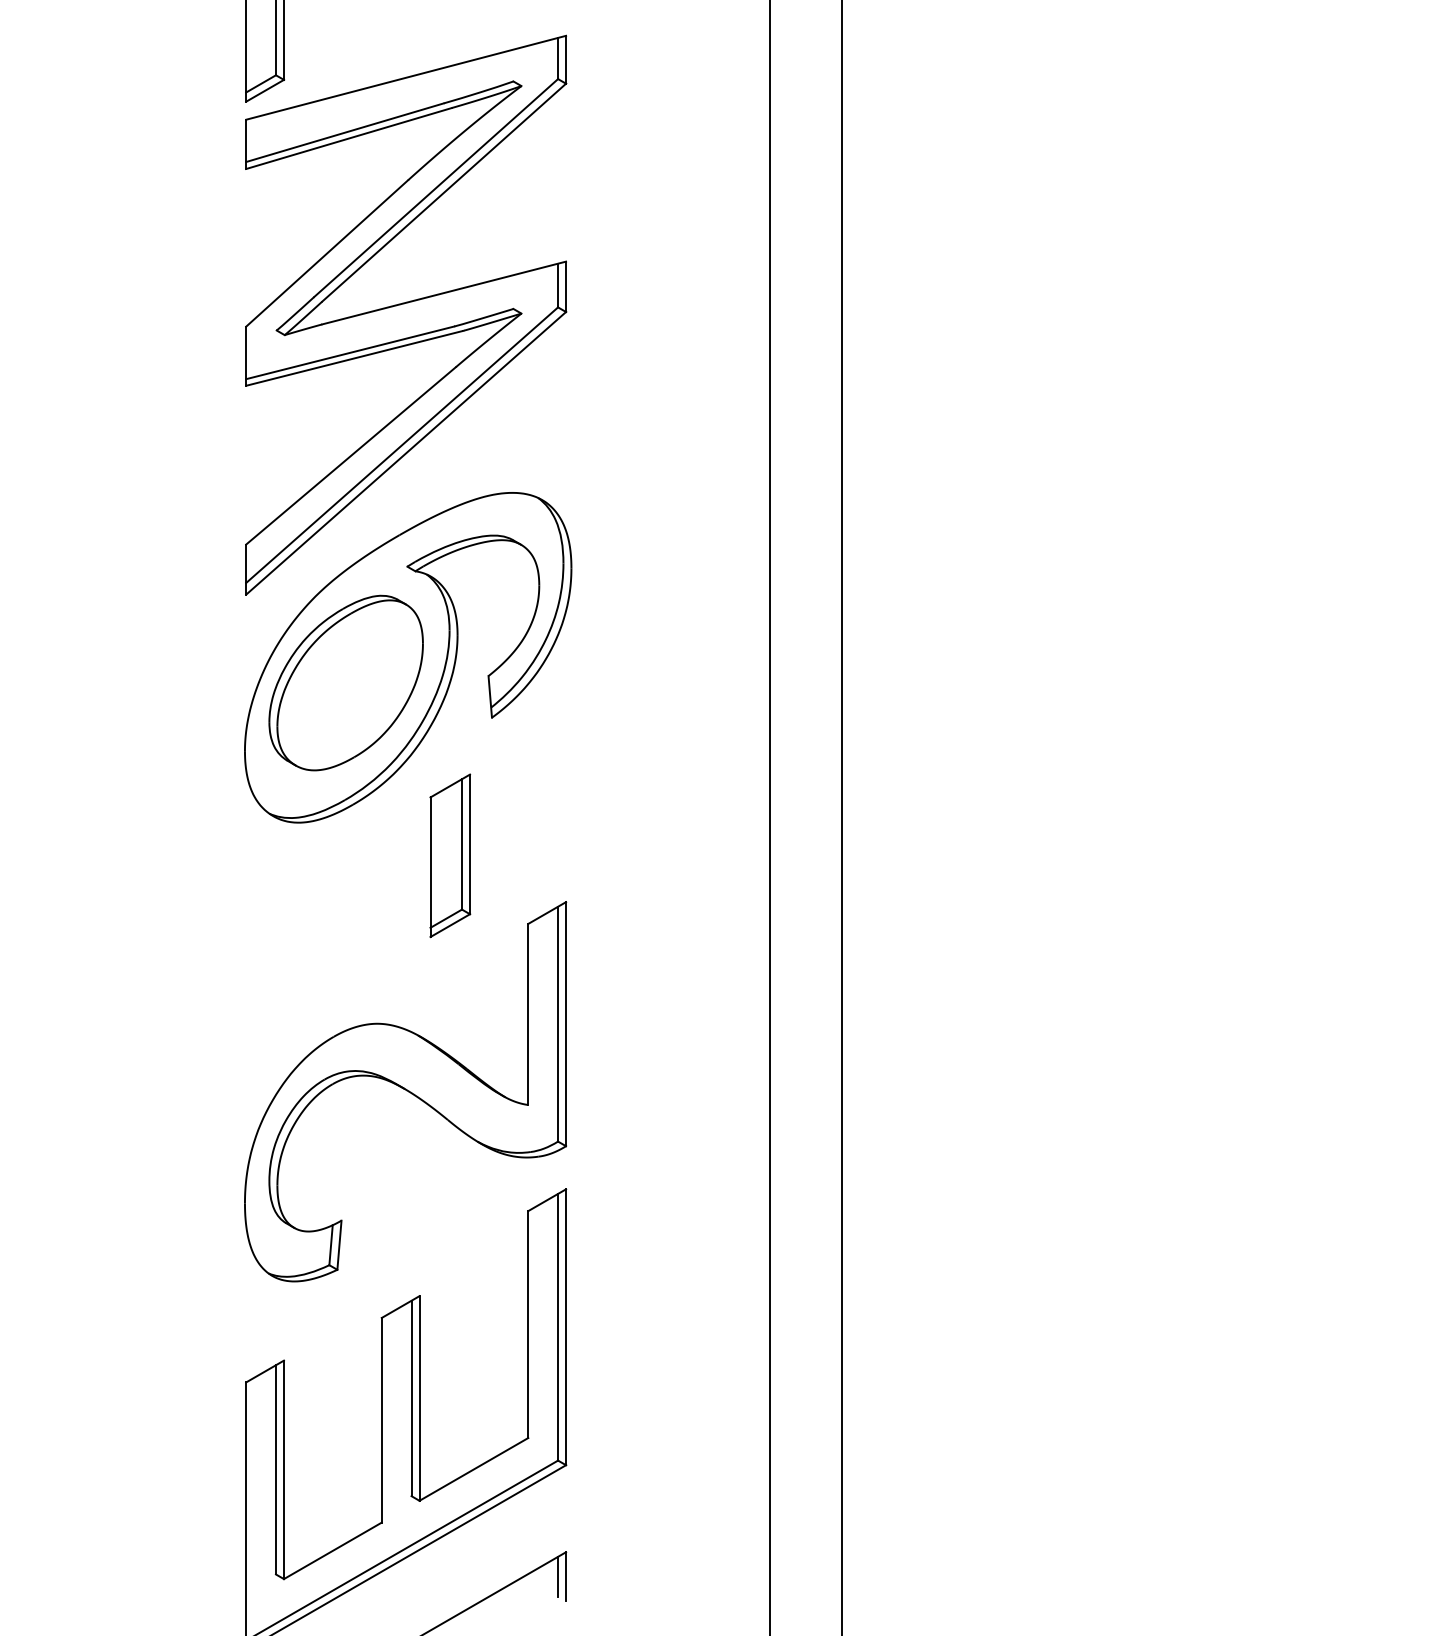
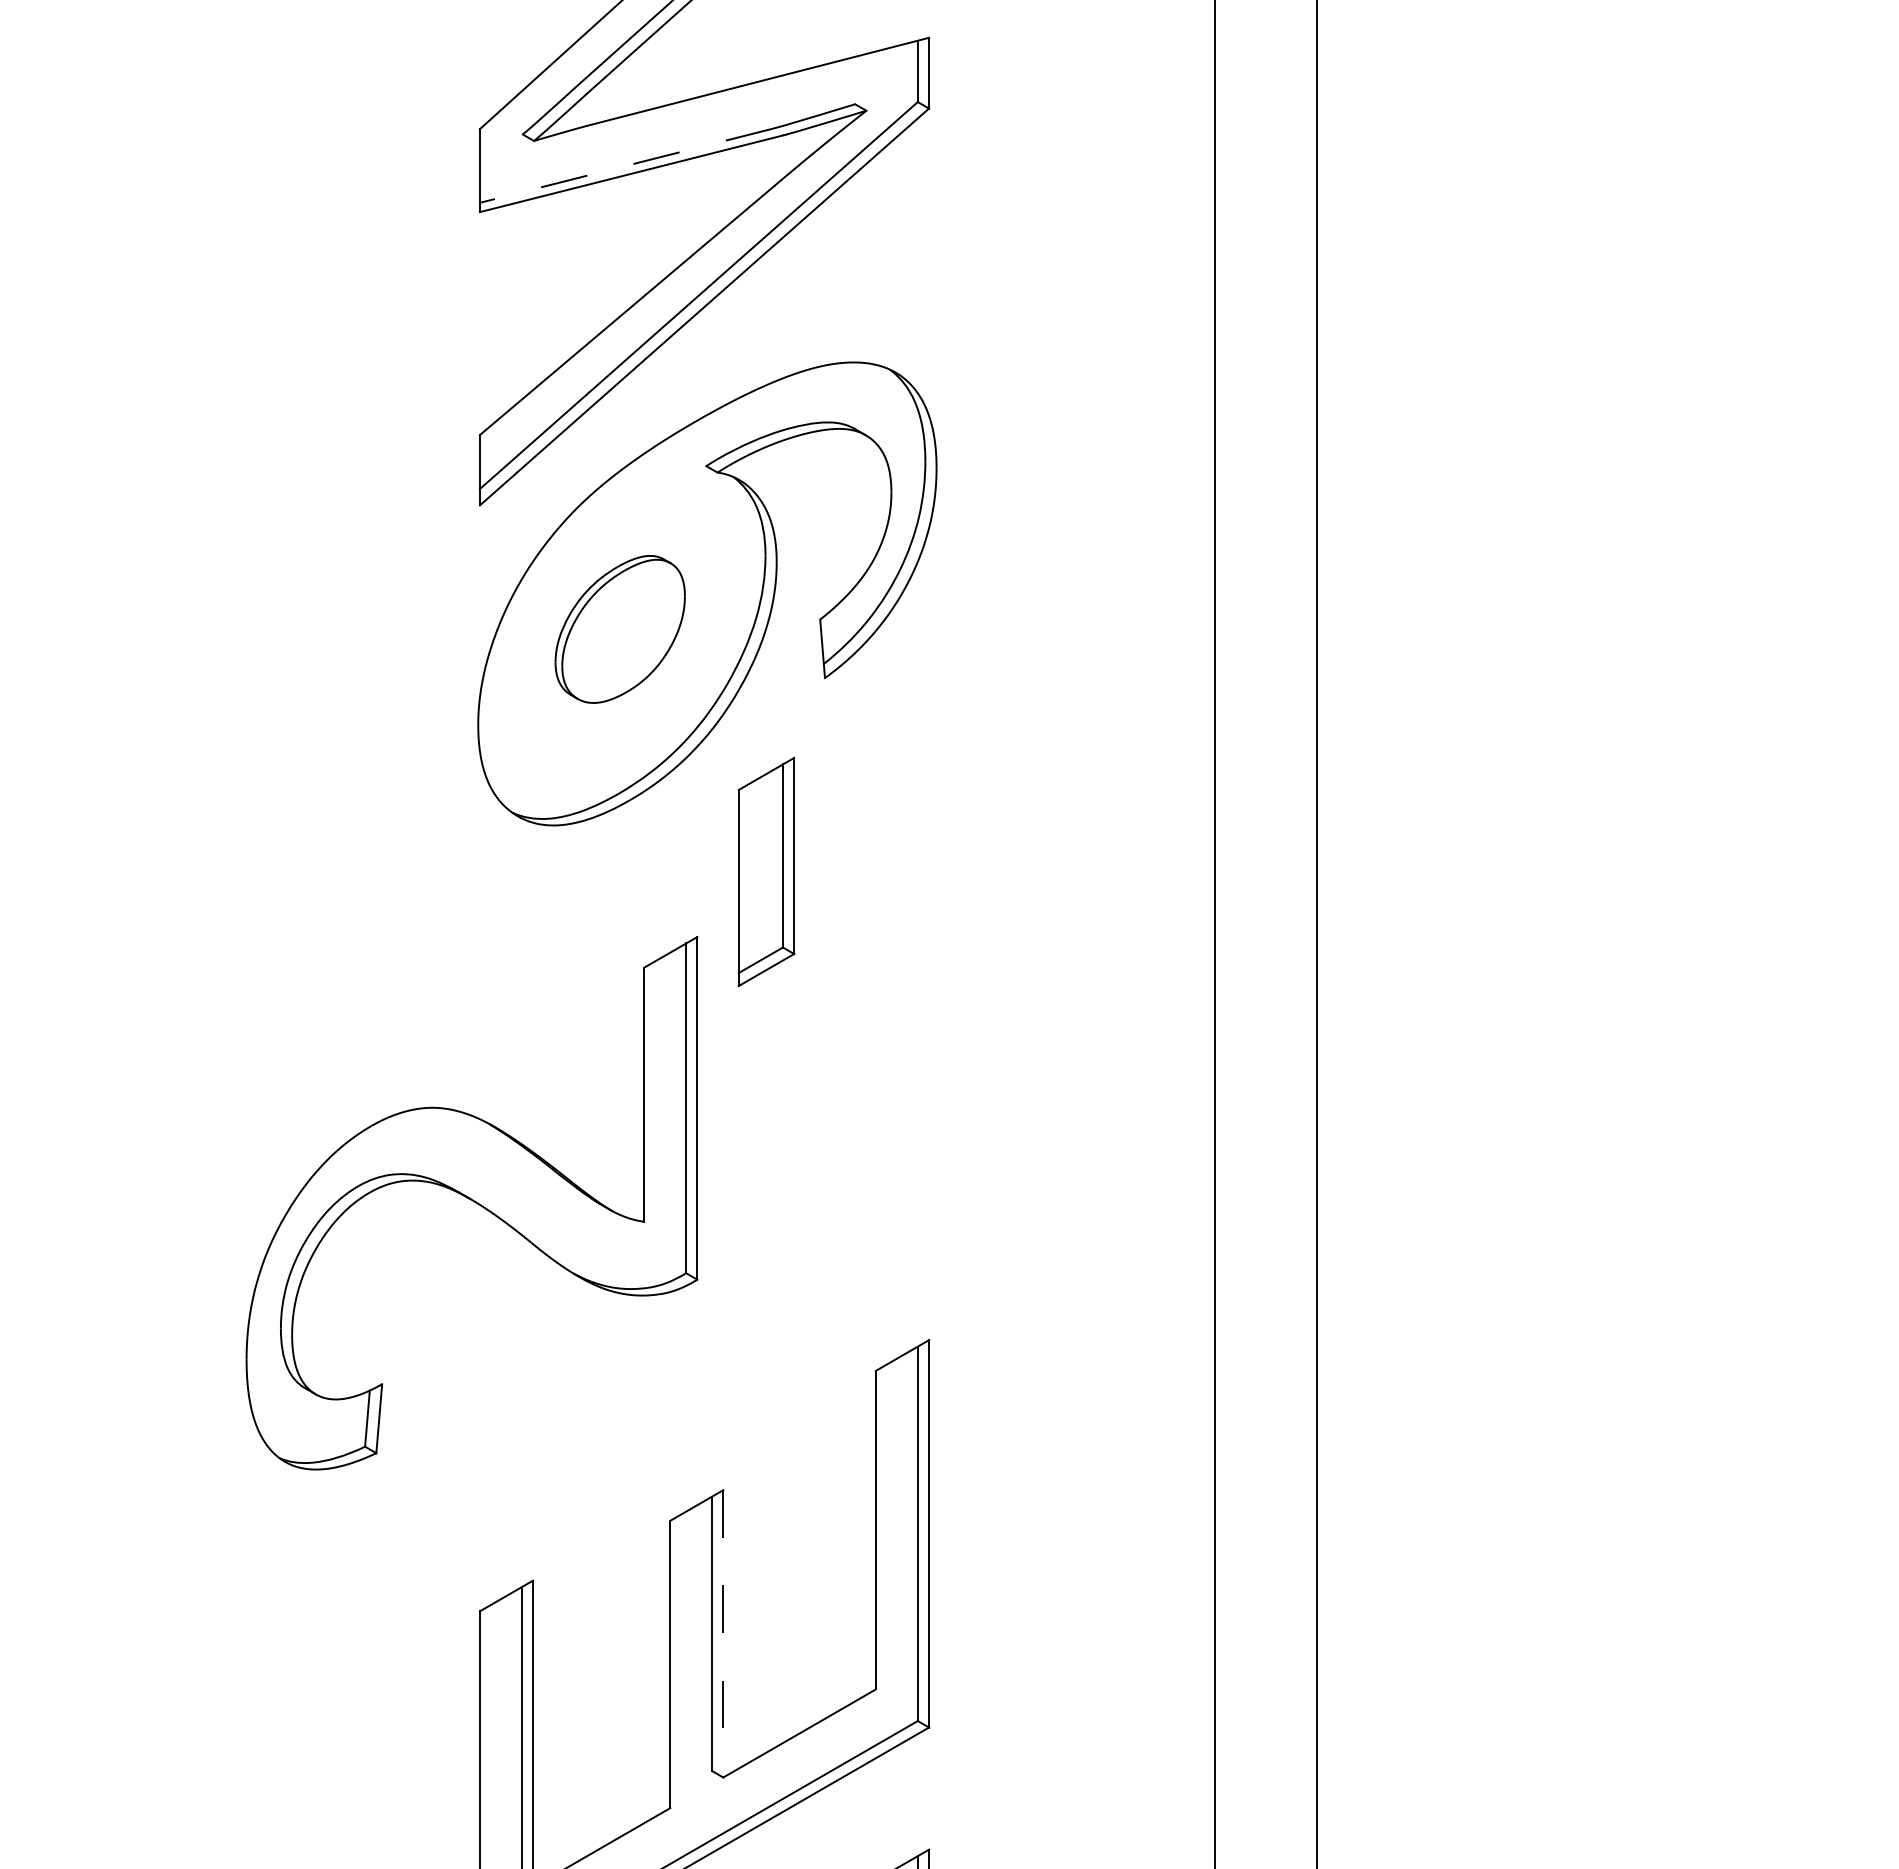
line: (349, 352) -> (624, 165), solid -> dashed
part: (345, 682) -> (619, 628), size x0.6
part: (405, 1091) -> (471, 1202), moved
line: (419, 1398) -> (723, 1633), solid -> dashed

